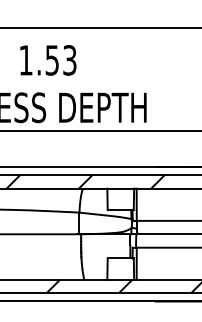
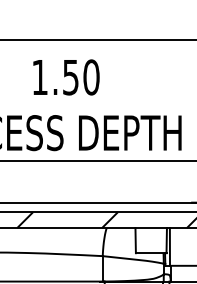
text: (69, 60) -> (91, 77), 1.53 -> 1.50

